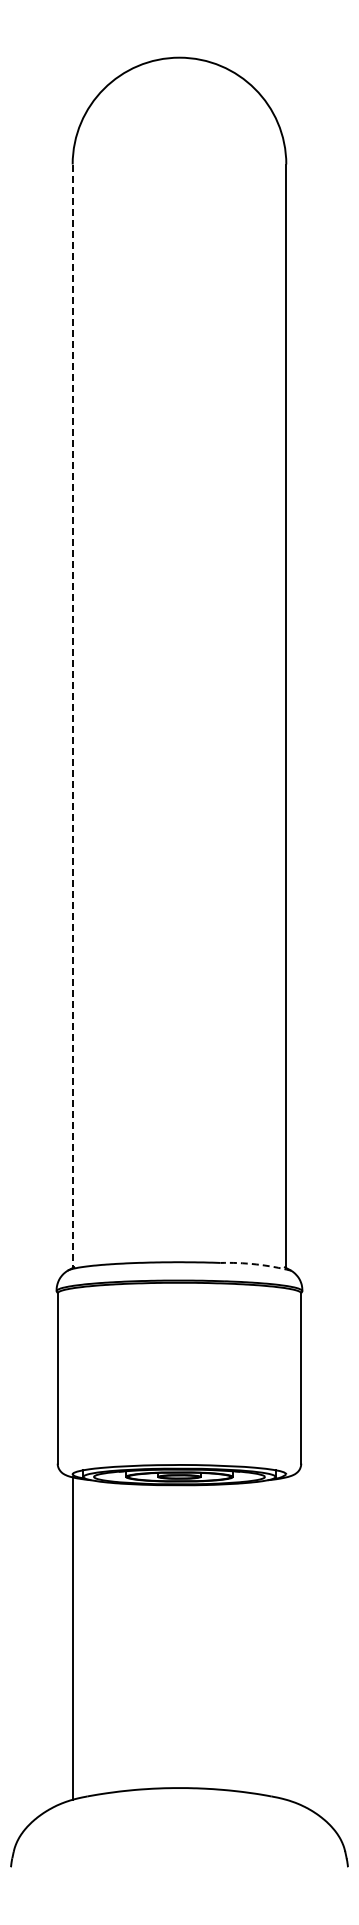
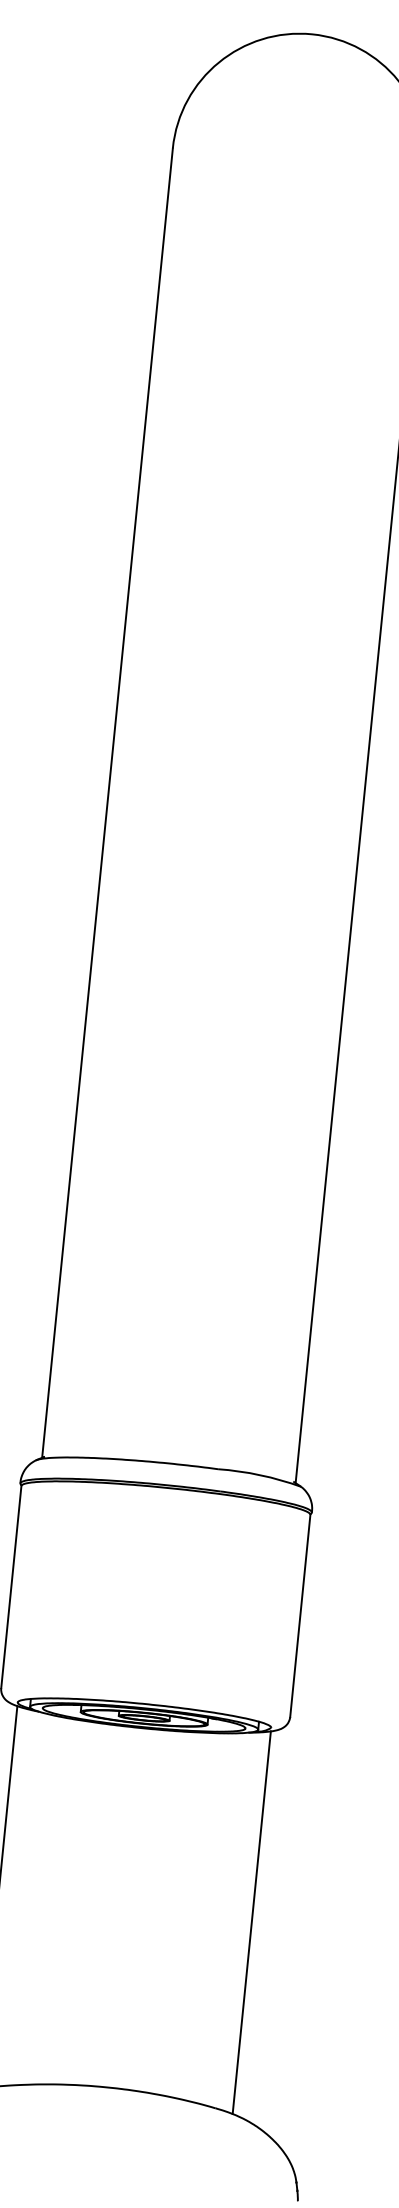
line: (72, 716) -> (107, 803), dashed -> solid
arc: (256, 1264) -> (260, 1475), dashed -> solid
line: (286, 1638) -> (252, 1922), added

